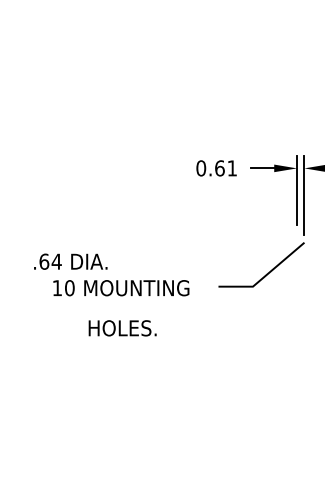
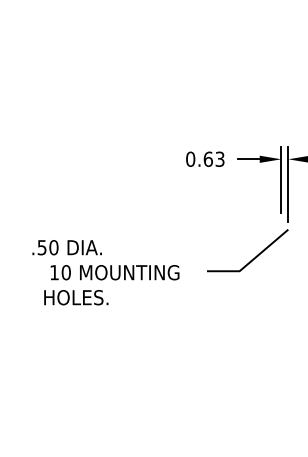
text: (231, 167) -> (219, 158), 0.61 -> 0.63
text: (49, 261) -> (47, 247), .64 -> .50
text: (122, 328) -> (76, 297), moved

